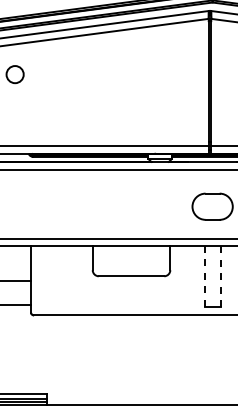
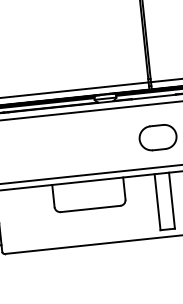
line: (204, 276) -> (157, 202), dashed -> solid
line: (220, 276) -> (171, 200), dashed -> solid

